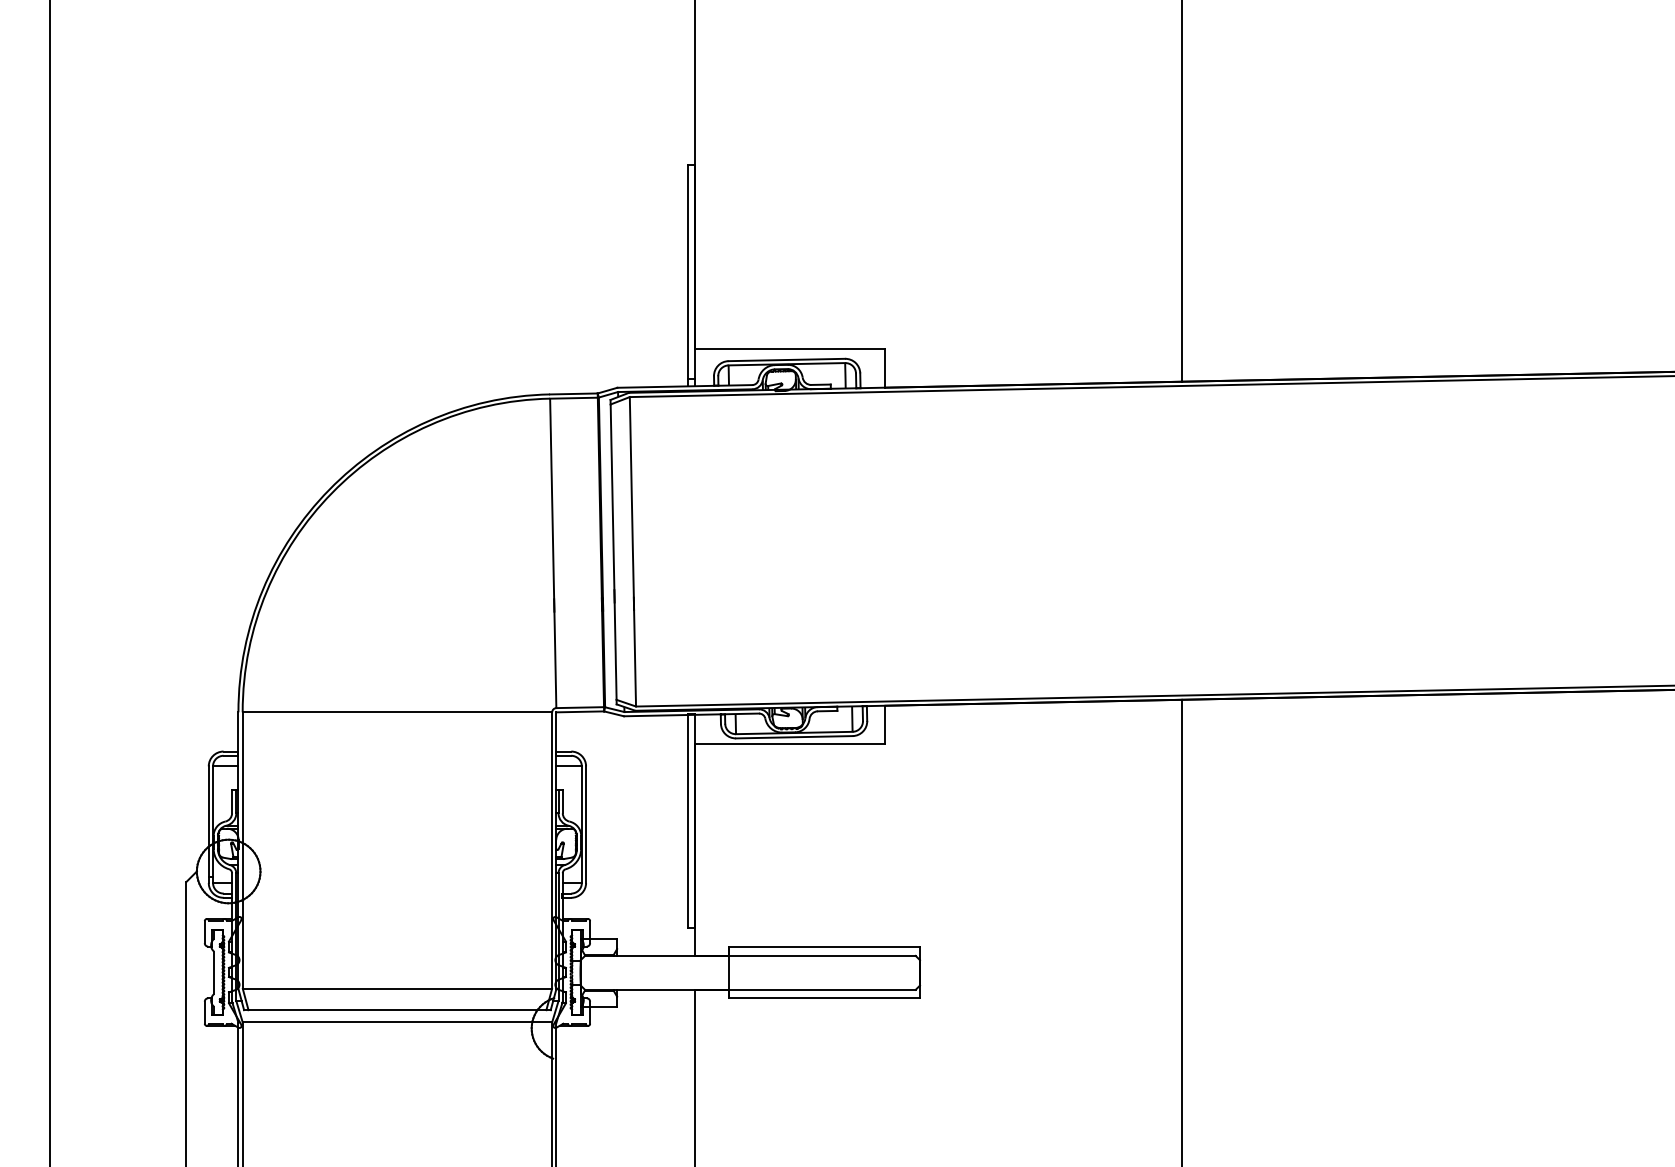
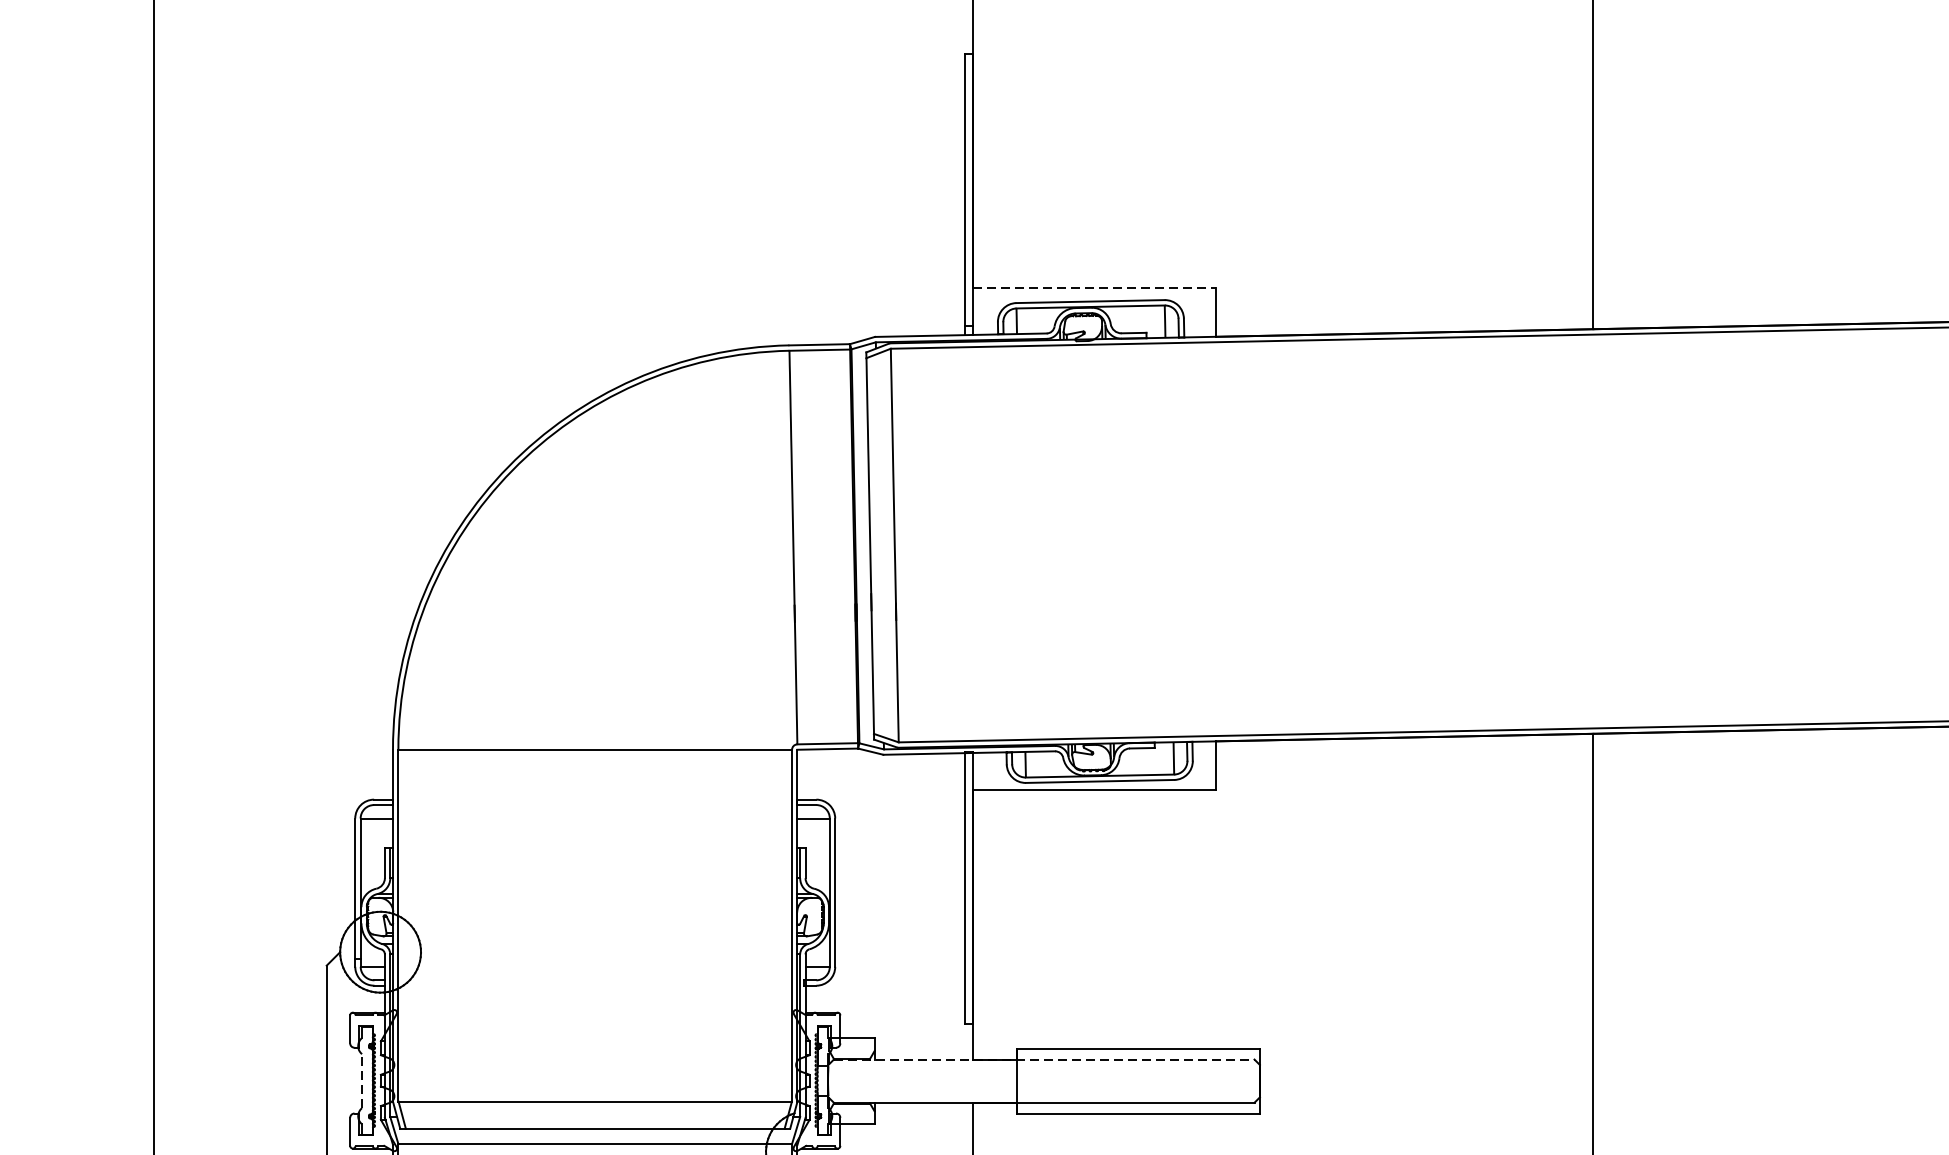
line: (790, 349) -> (1095, 288), solid -> dashed
line: (750, 955) -> (1044, 1059), solid -> dashed
line: (214, 972) -> (362, 1080), solid -> dashed

